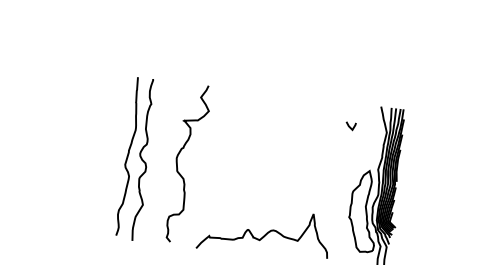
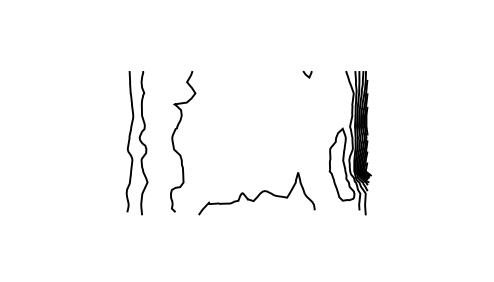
line: (350, 126) -> (307, 74), moved

